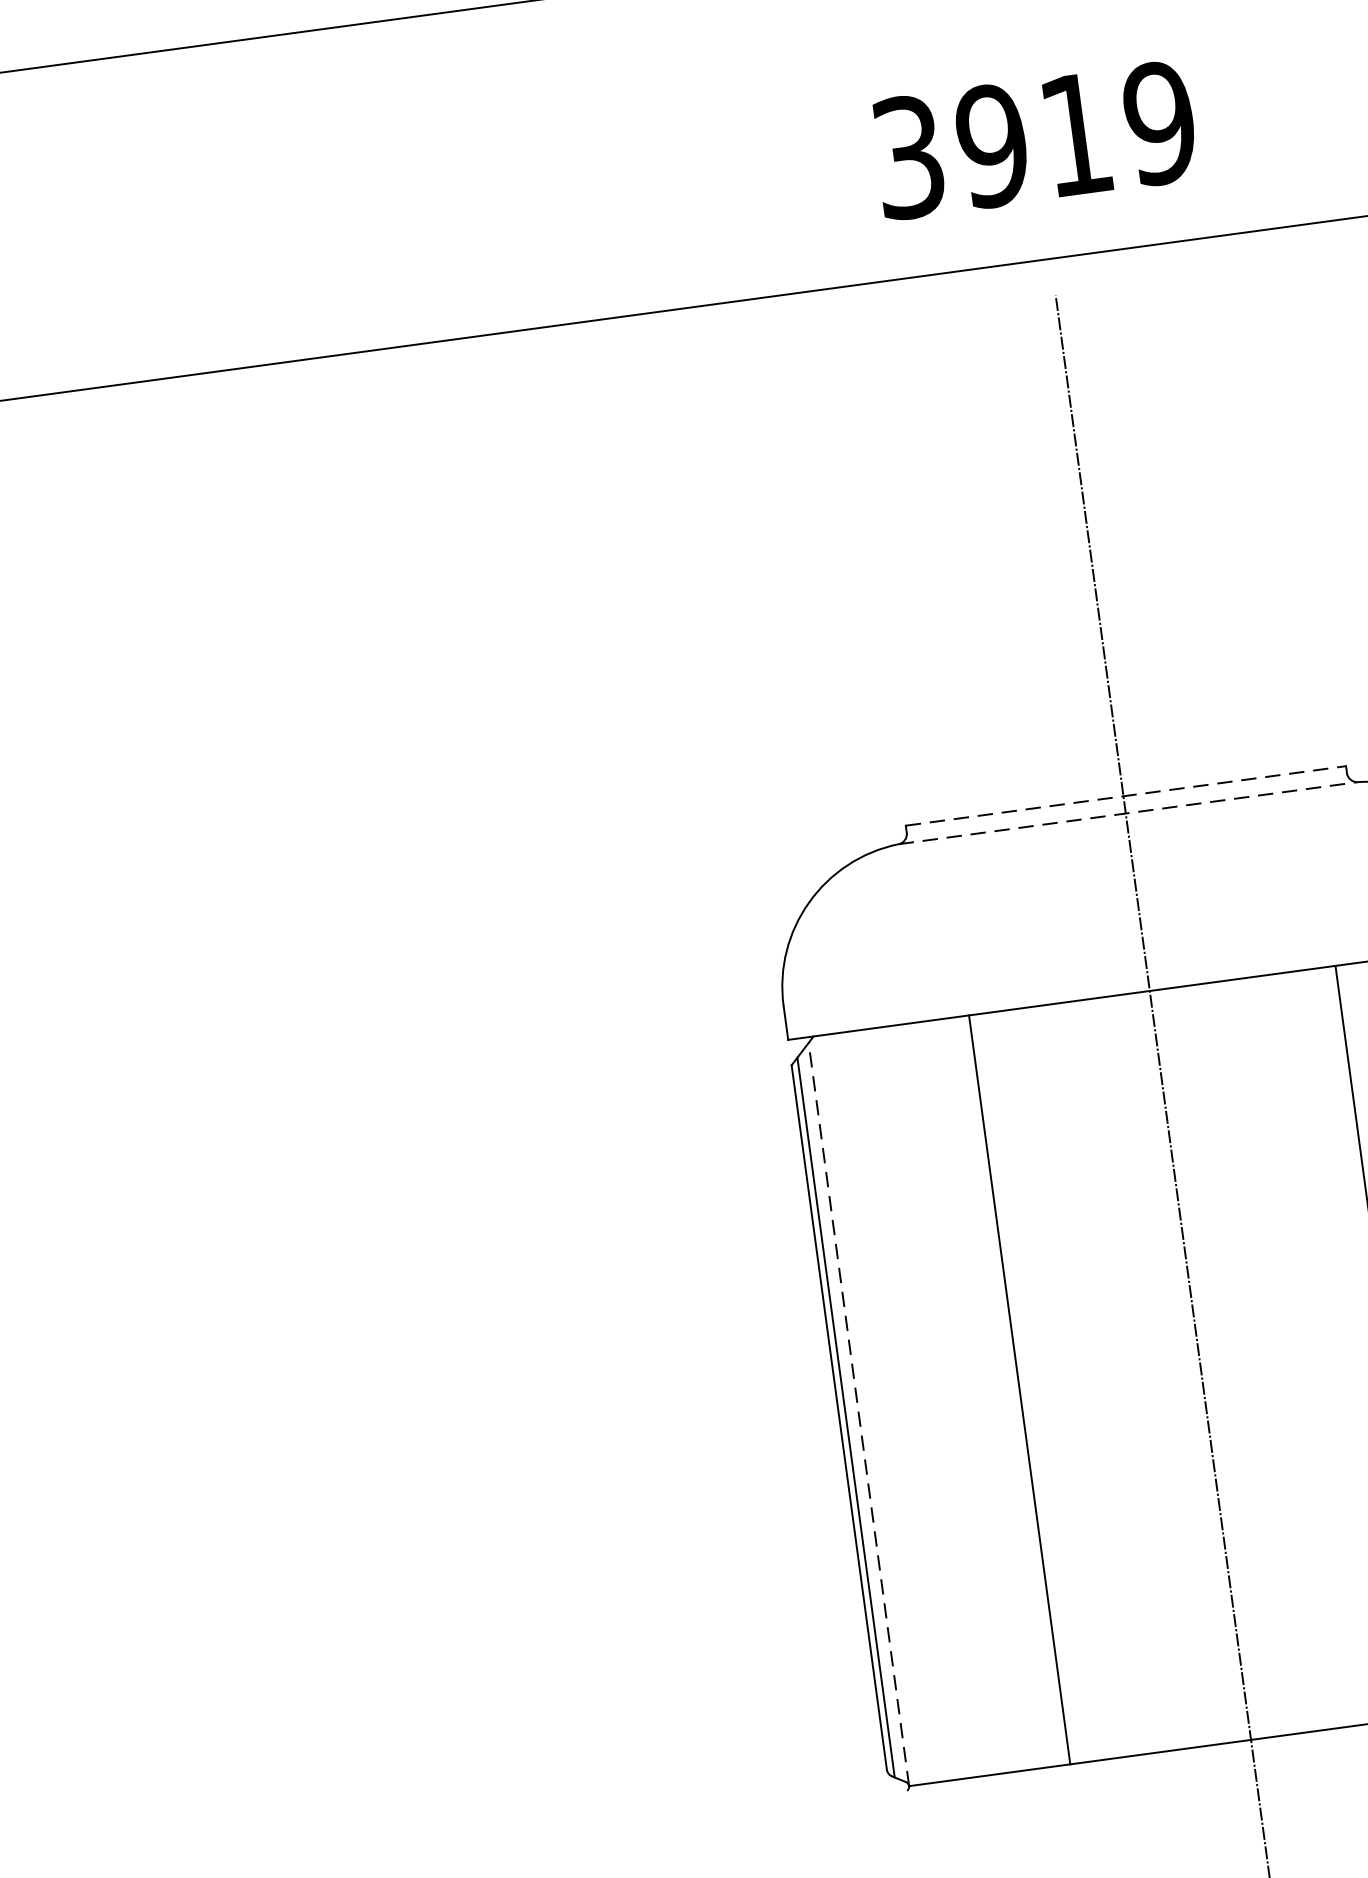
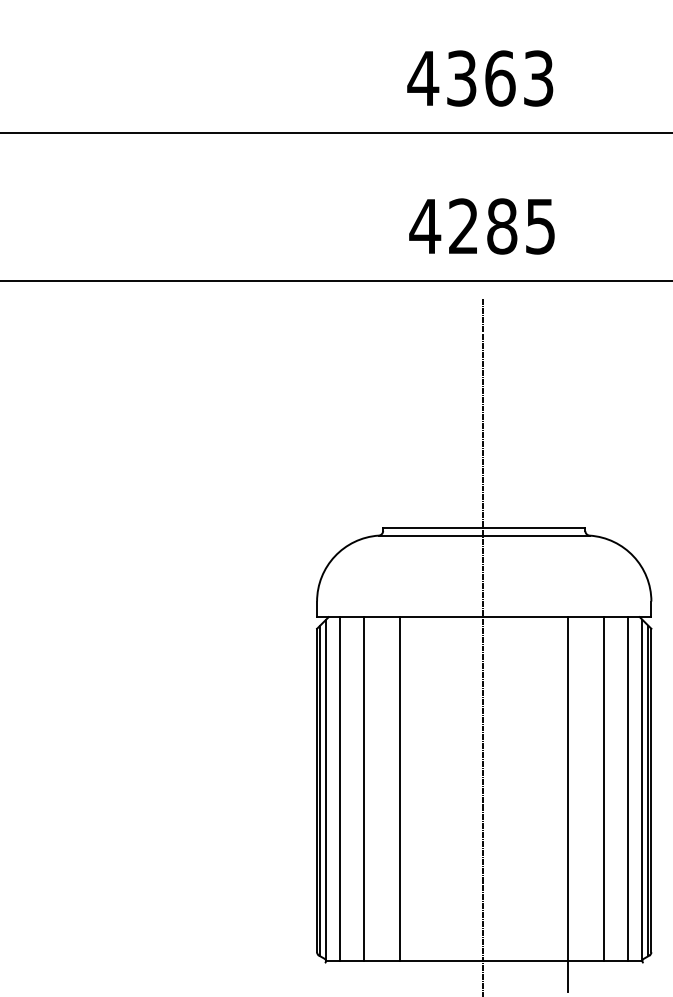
text: (1033, 140) -> (482, 226), 3919 -> 4285
line: (1126, 795) -> (484, 527), dashed -> solid
line: (1128, 812) -> (484, 535), dashed -> solid
line: (942, 1401) -> (364, 789), added
line: (889, 1408) -> (340, 789), added
line: (859, 1414) -> (326, 790), dashed -> solid

